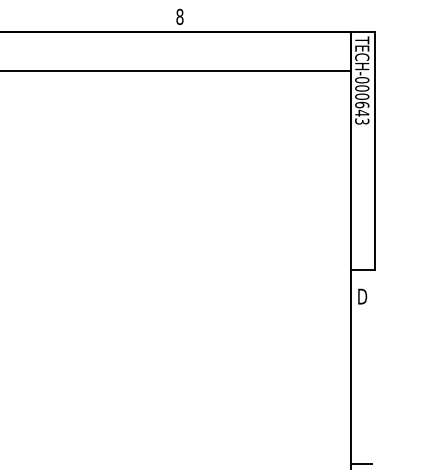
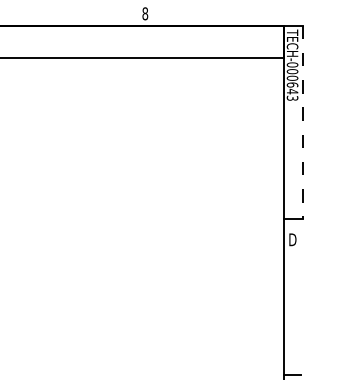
line: (374, 151) -> (302, 122), solid -> dashed

